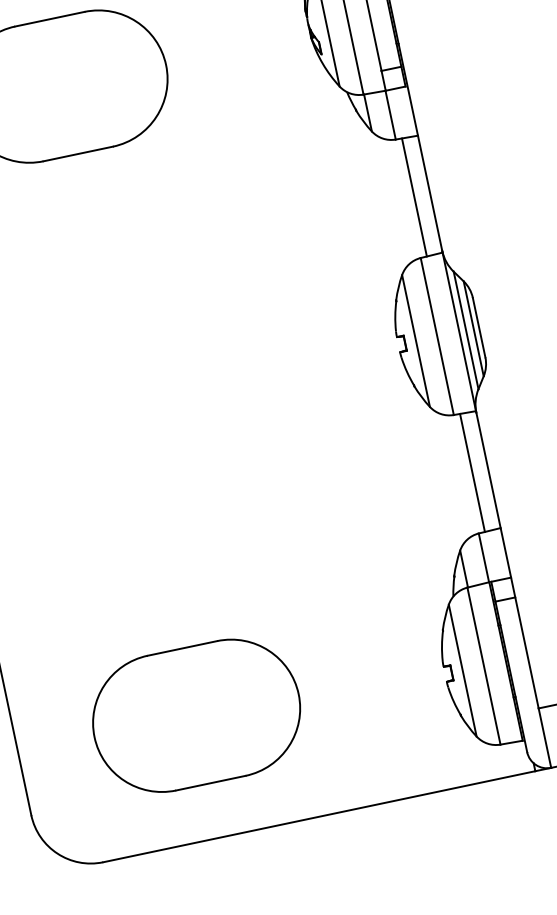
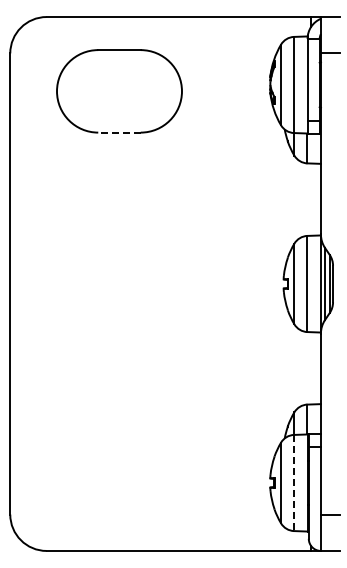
line: (78, 153) -> (119, 132), solid -> dashed
line: (414, 197) -> (311, 199), removed
line: (472, 473) -> (311, 368), removed
line: (484, 666) -> (294, 483), solid -> dashed
part: (196, 715) -> (119, 476), removed

